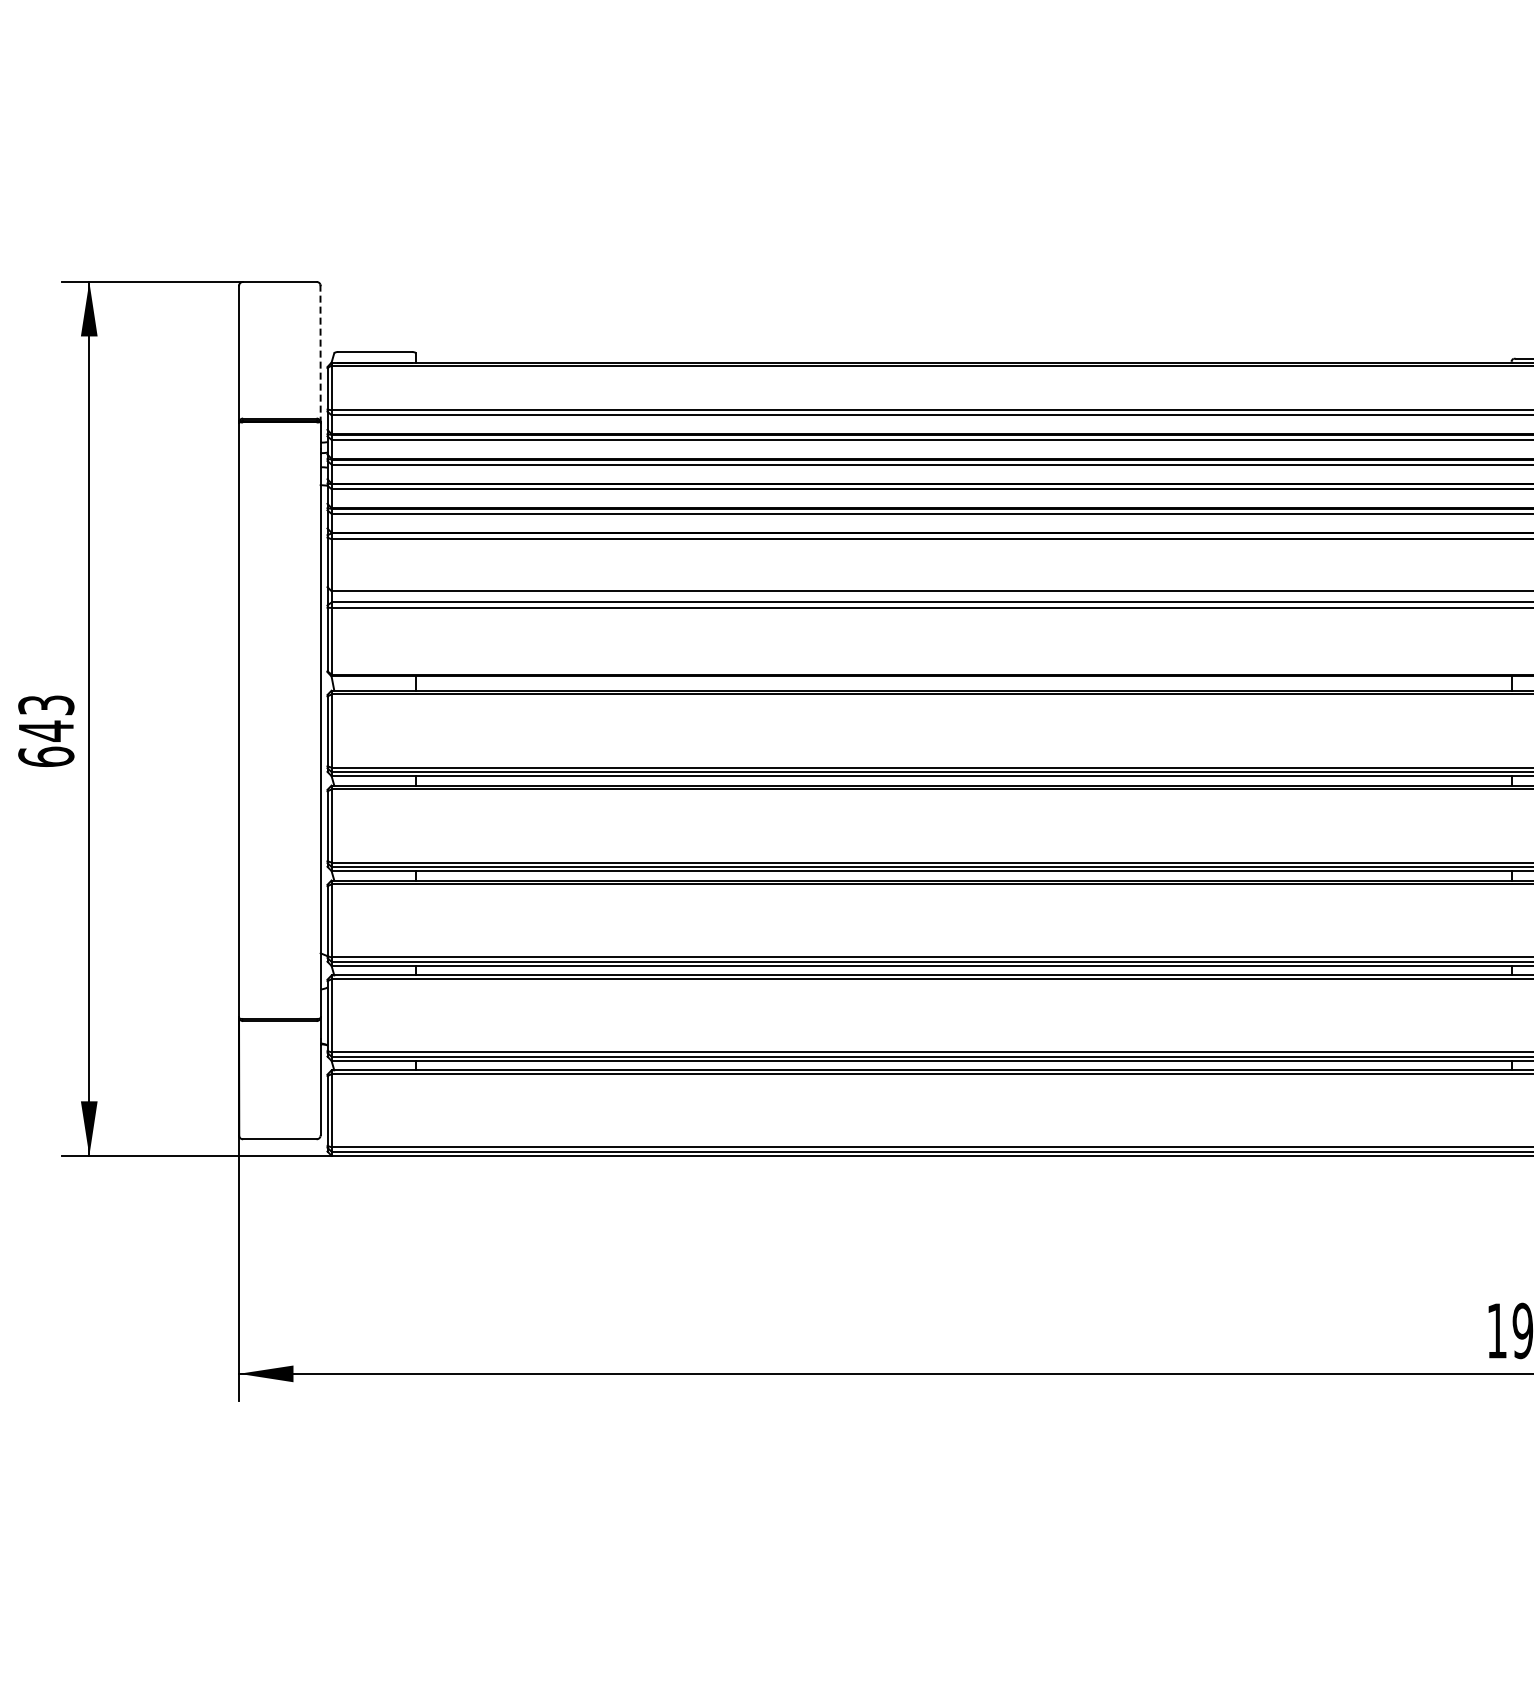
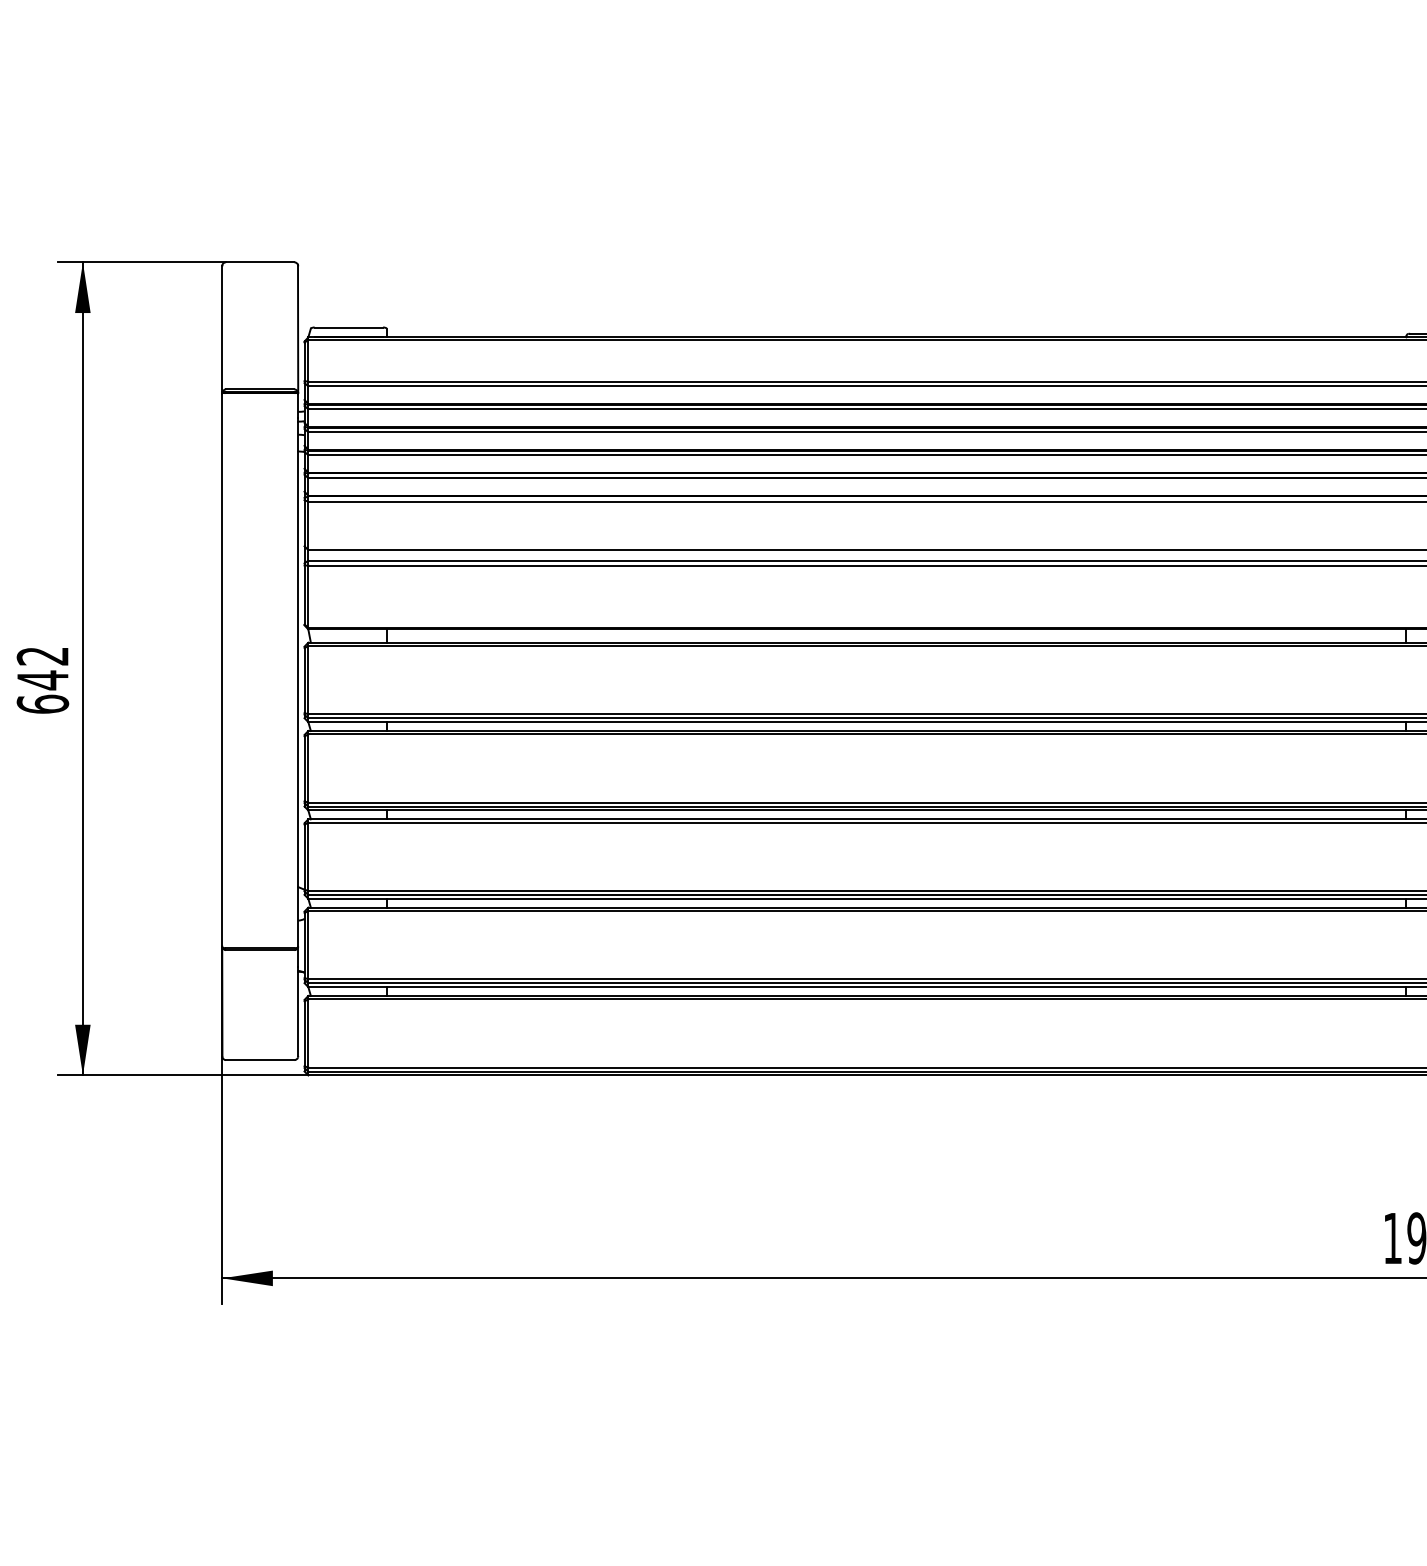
line: (320, 353) -> (298, 328), dashed -> solid
text: (46, 705) -> (43, 656), 643 -> 642

